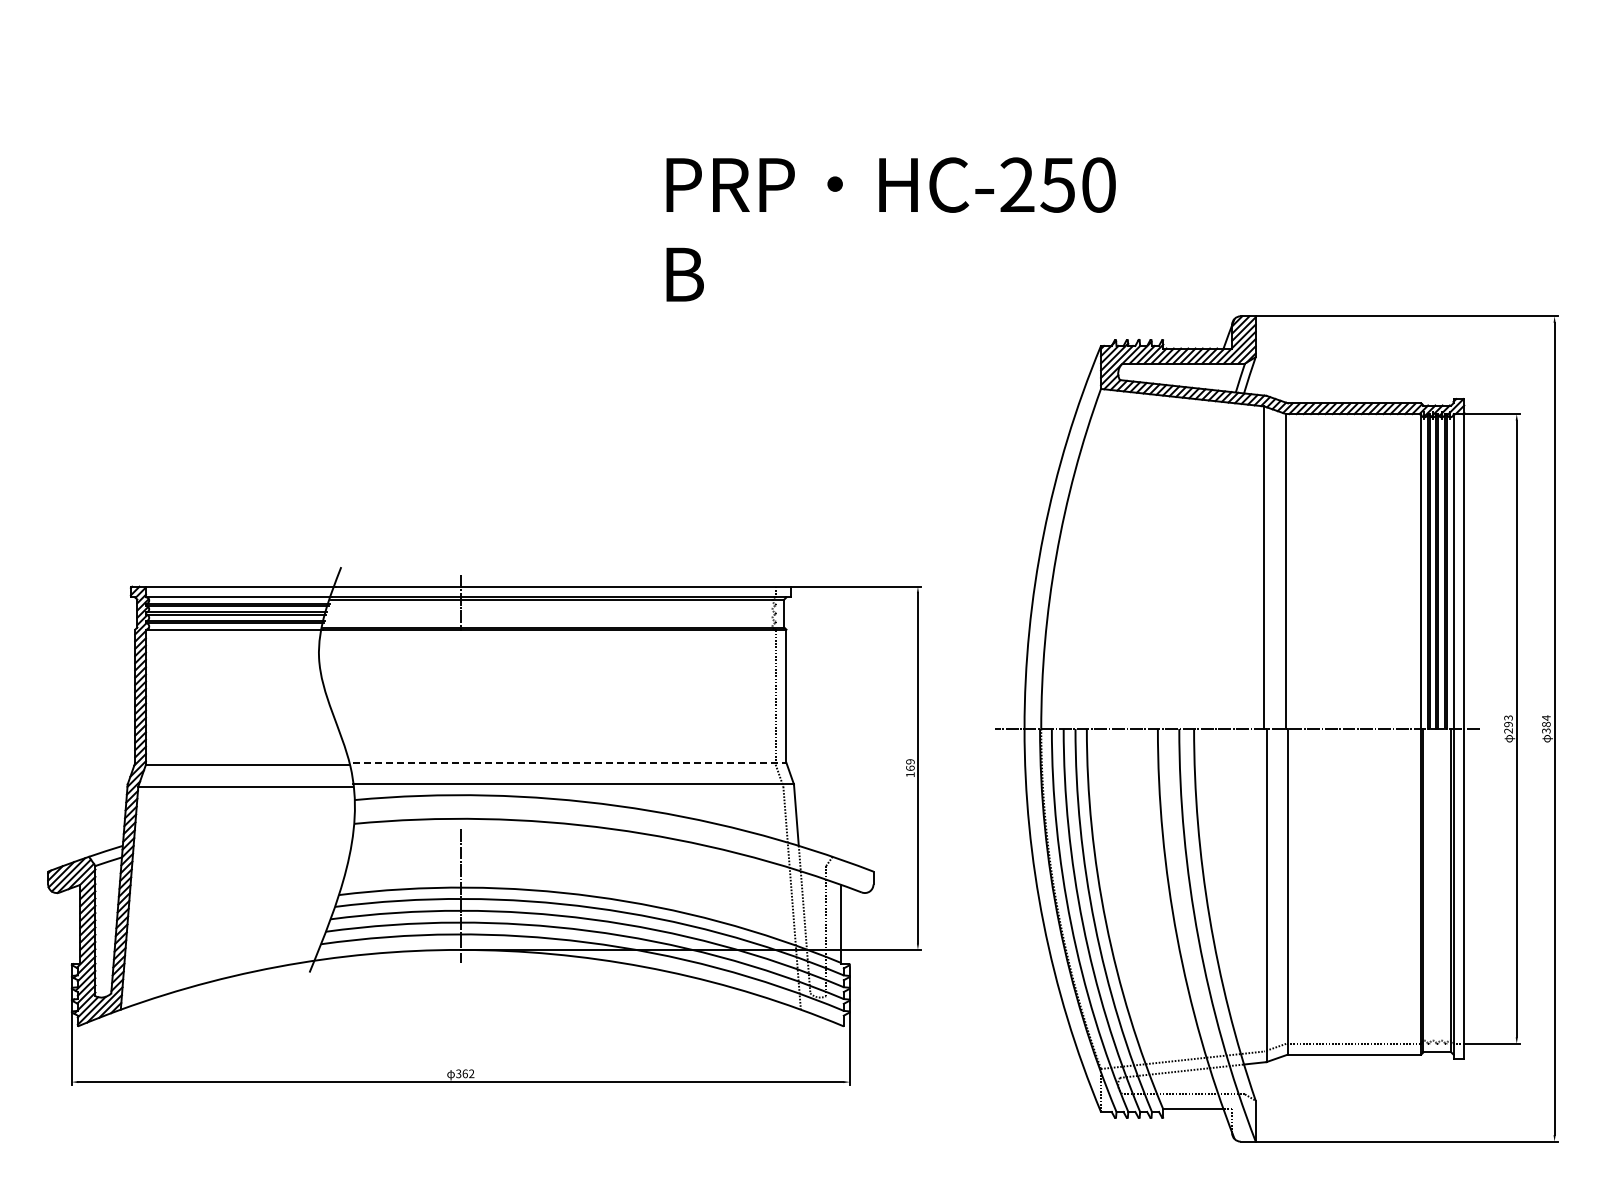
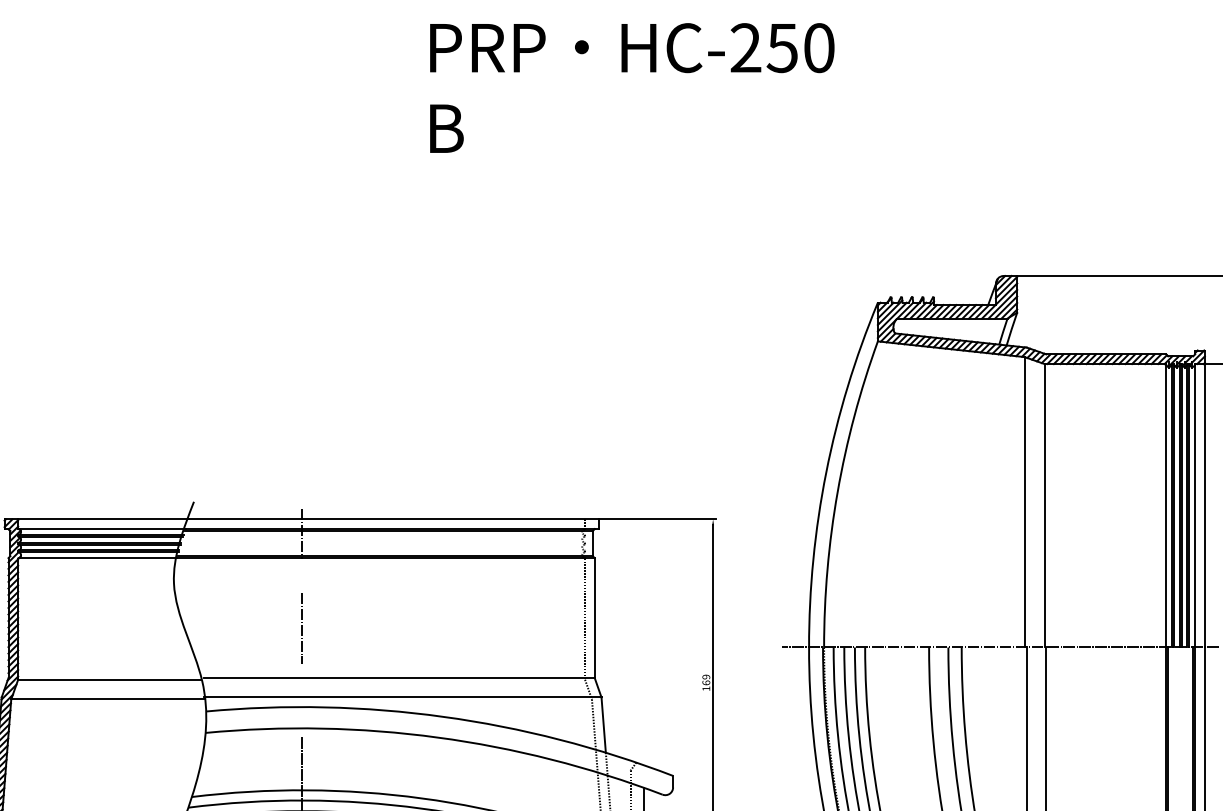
text: (890, 229) -> (631, 88), moved
line: (460, 707) -> (301, 628), added
line: (569, 762) -> (399, 677), dashed -> solid

